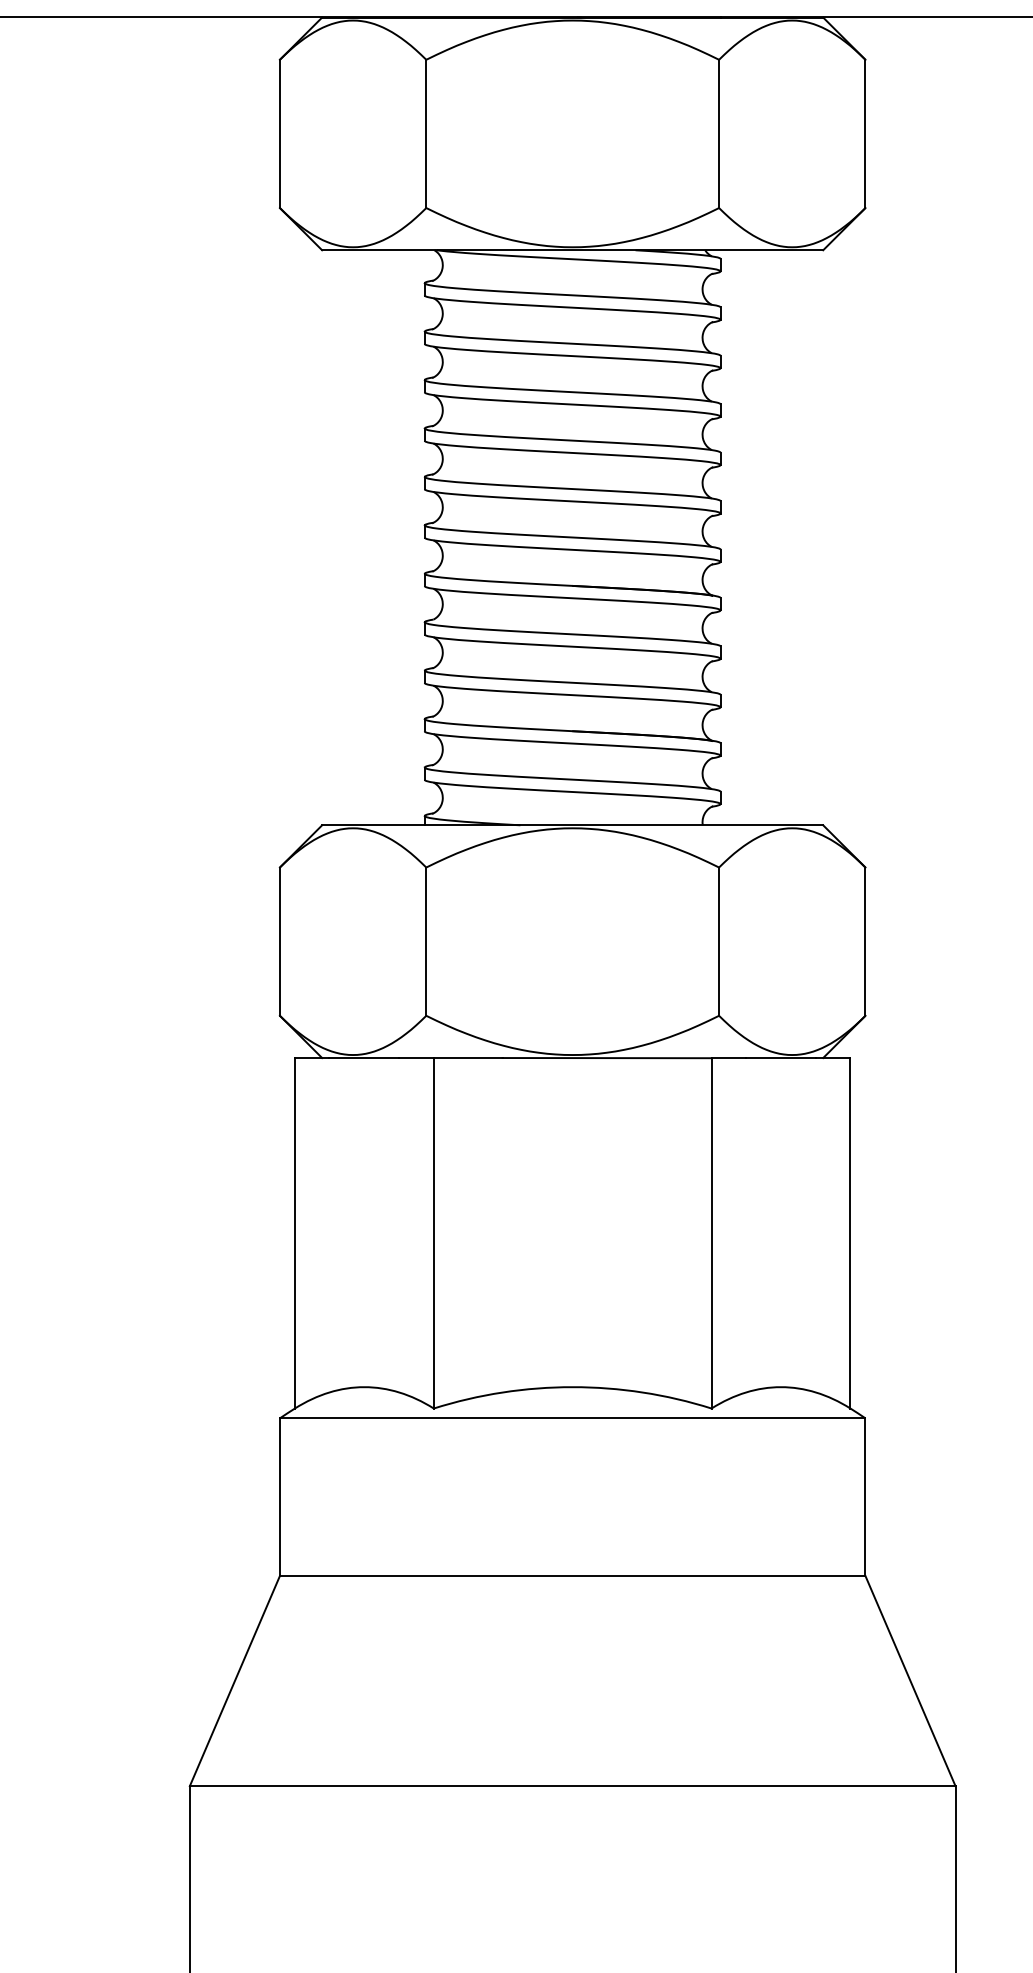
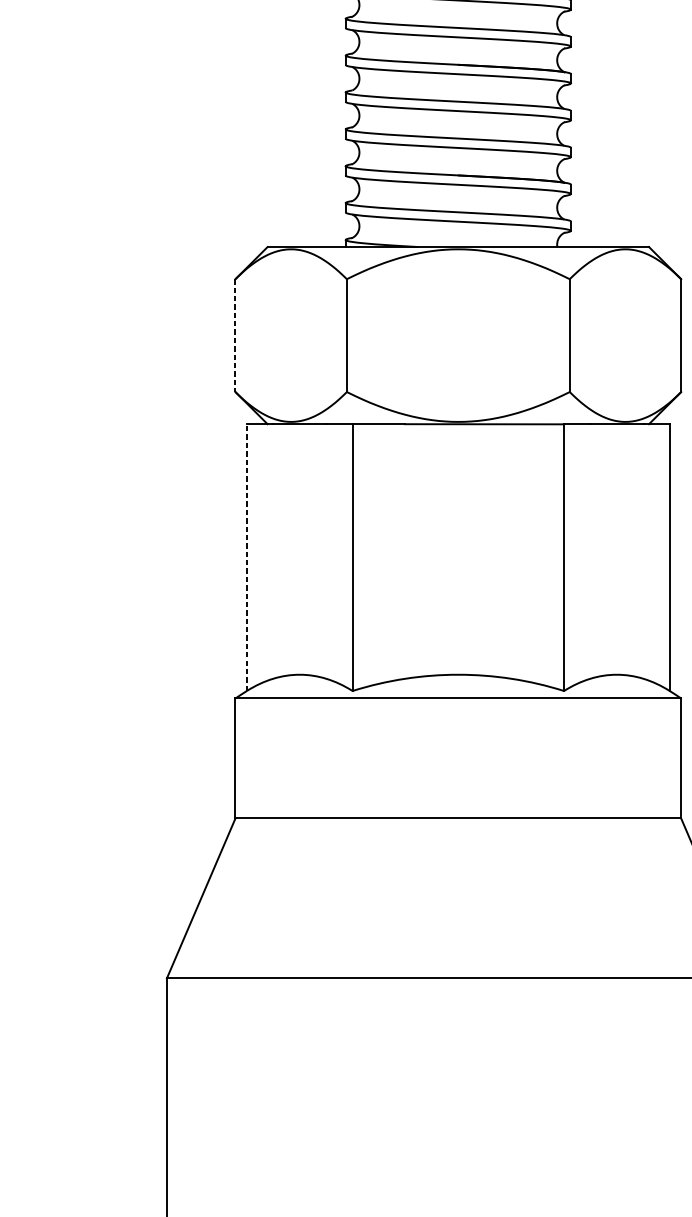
line: (279, 942) -> (235, 336), solid -> dashed
line: (294, 1232) -> (246, 557), solid -> dashed

